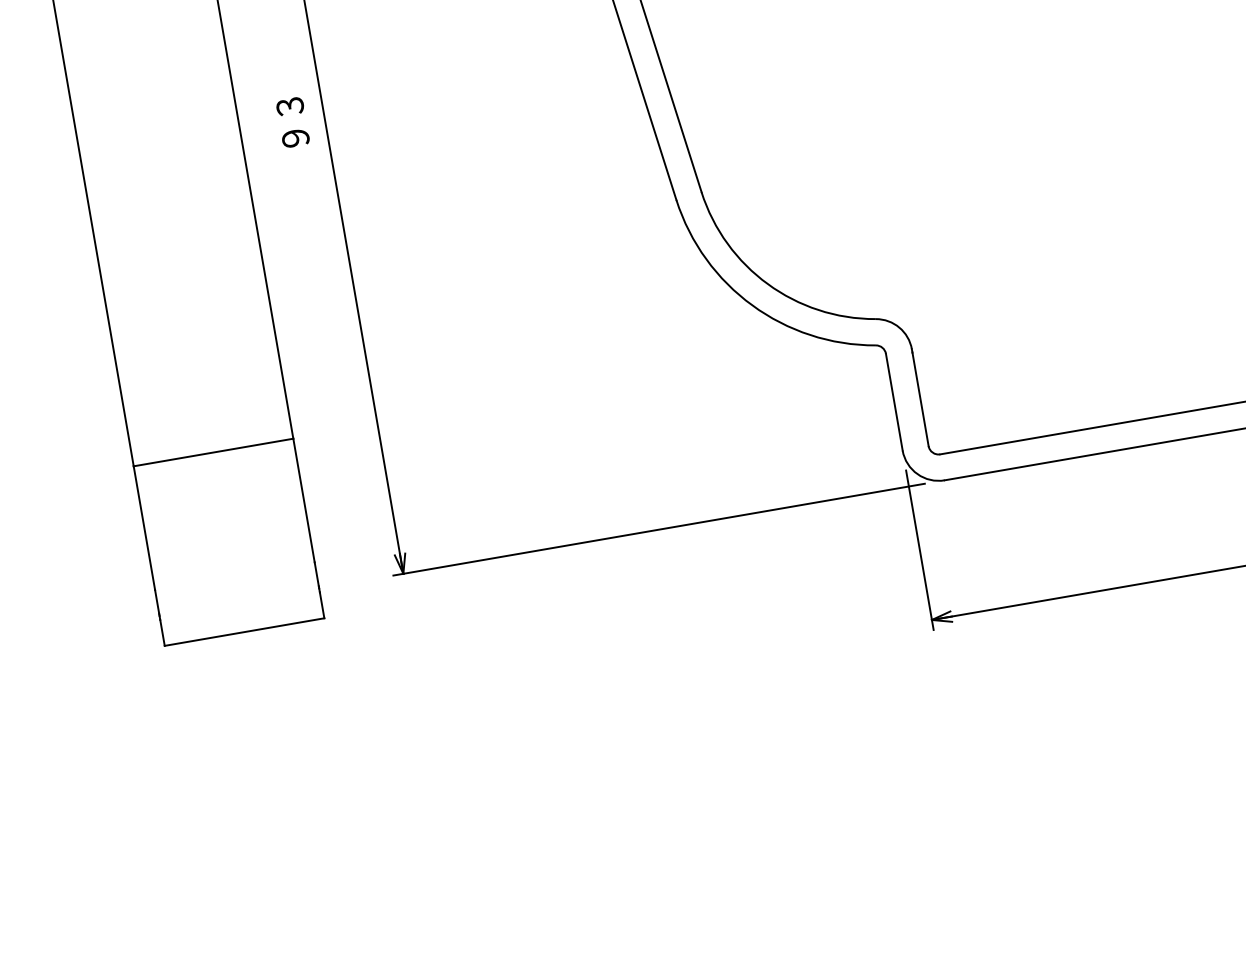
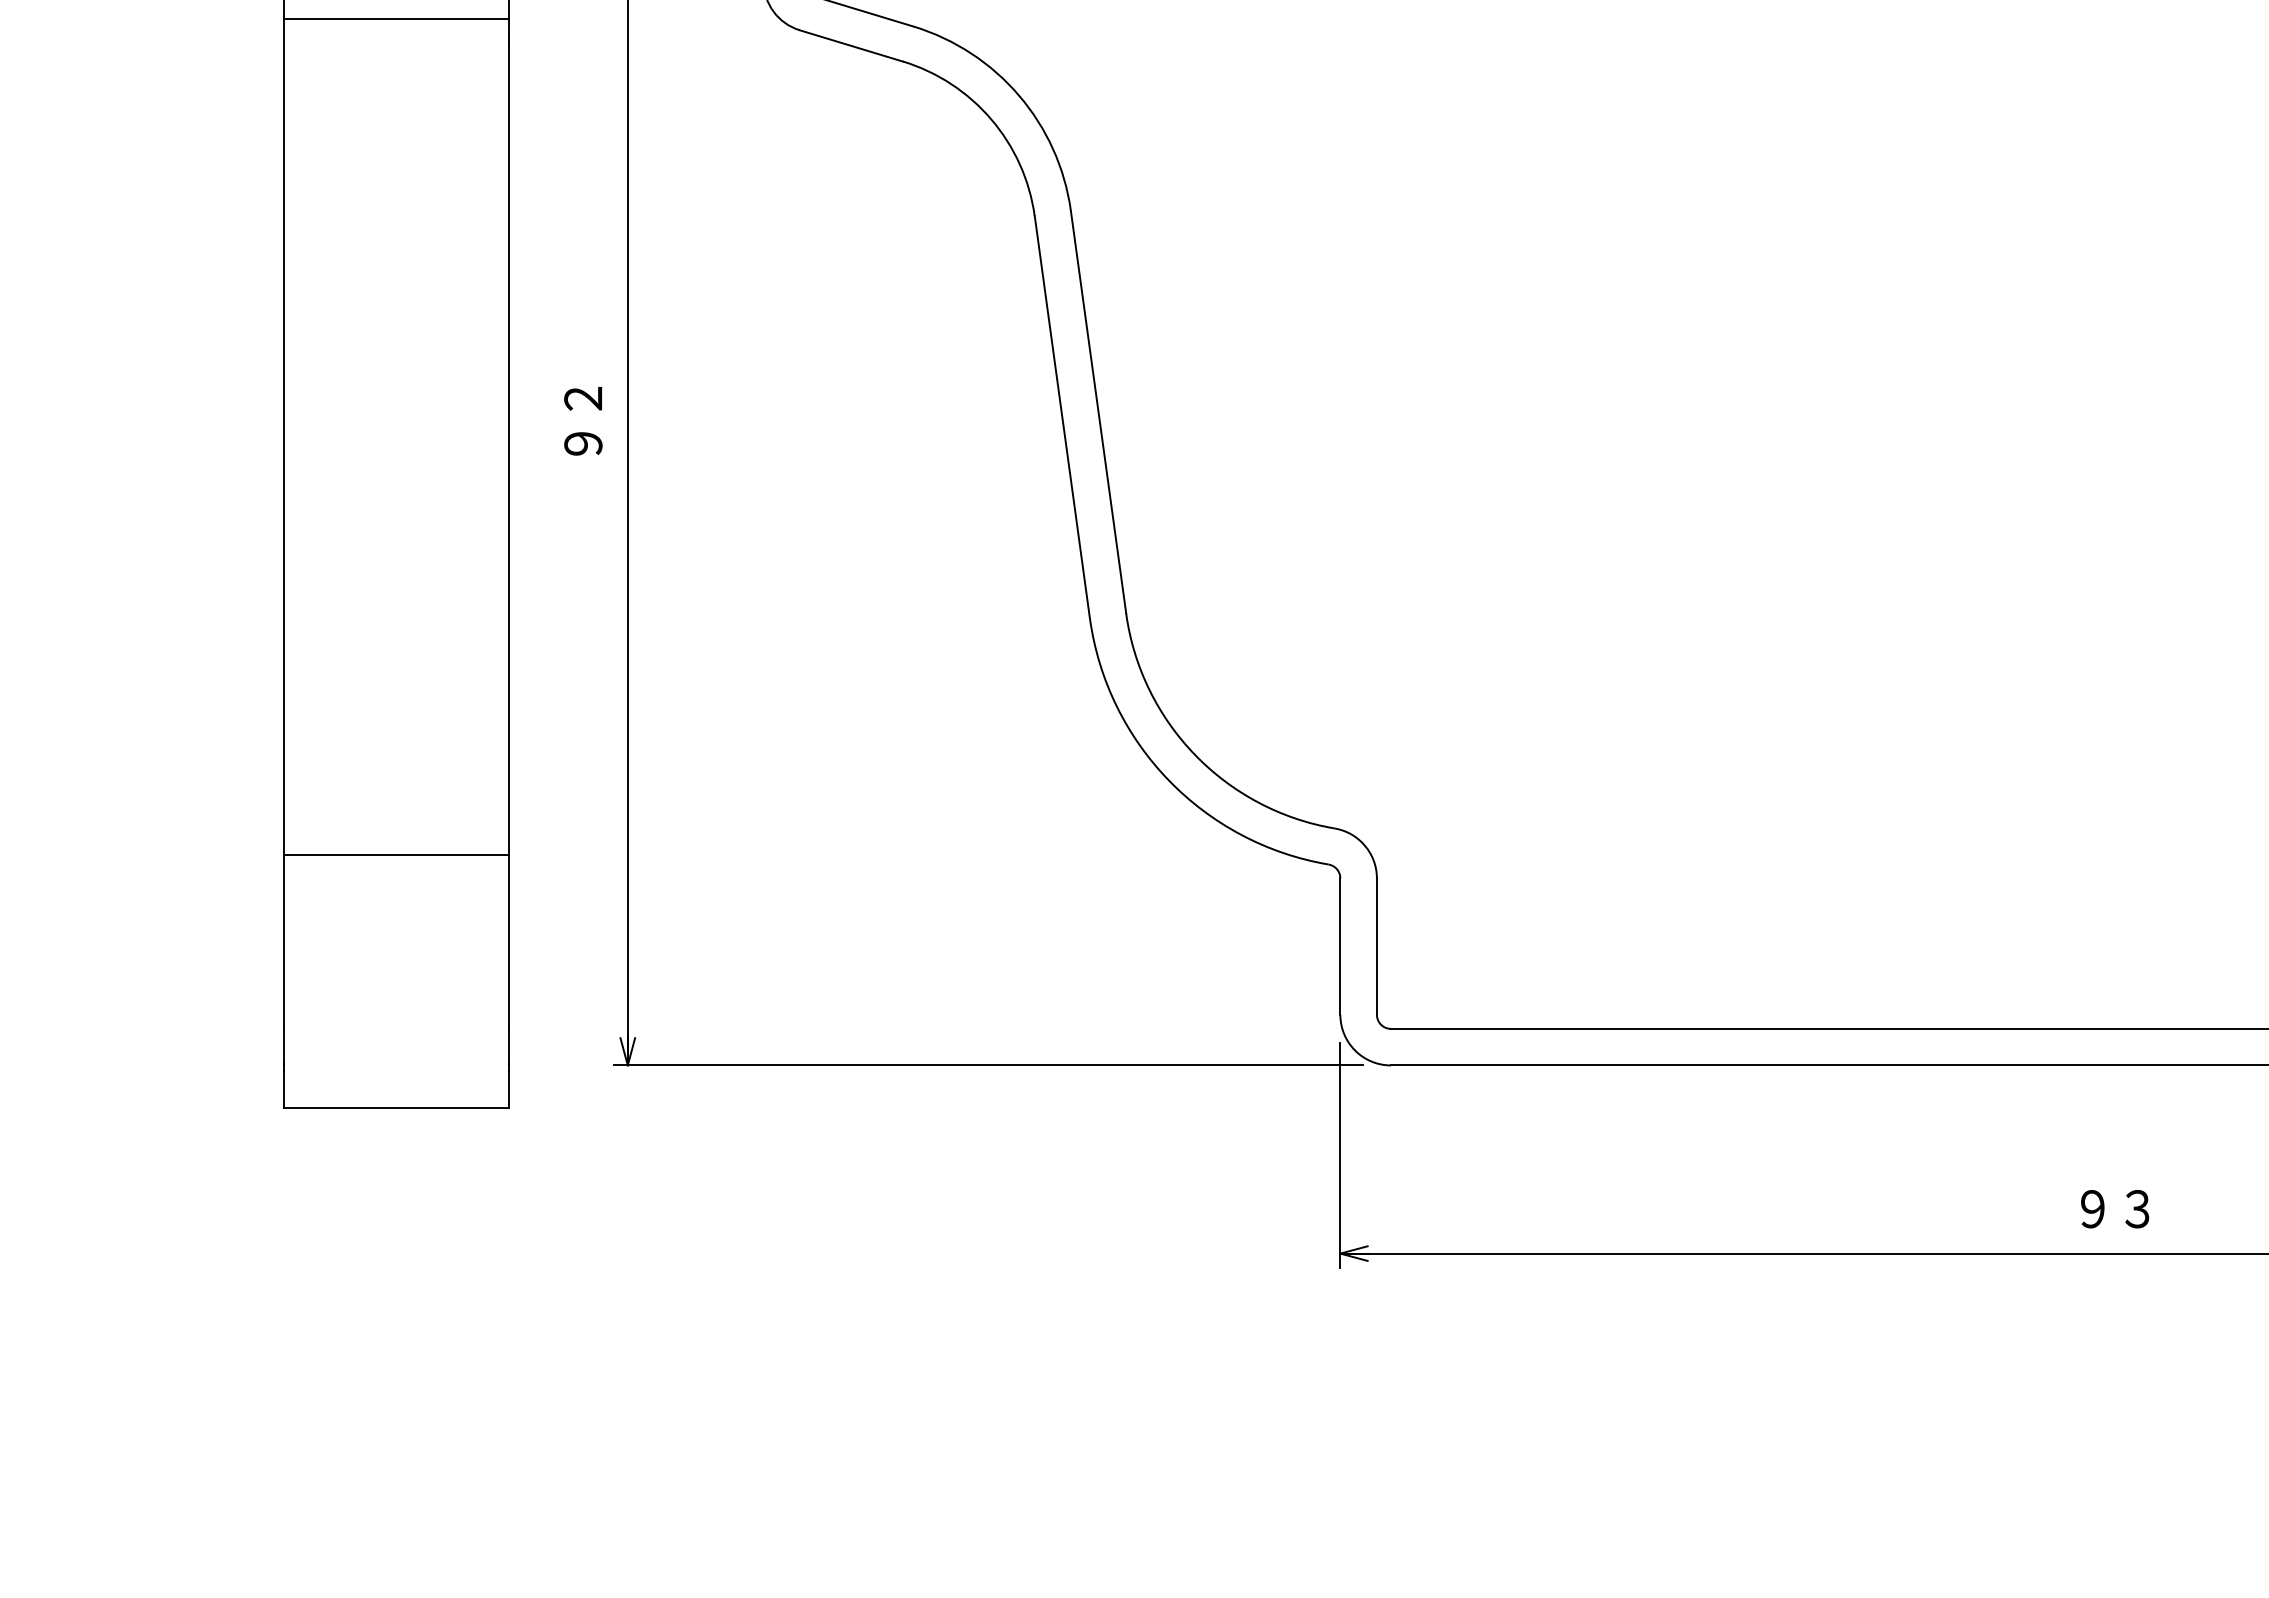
text: (290, 106) -> (583, 398), ９３ -> ９２

